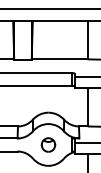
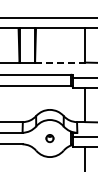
line: (59, 59) -> (59, 62), solid -> dashed
part: (47, 144) -> (49, 138), size x0.6

